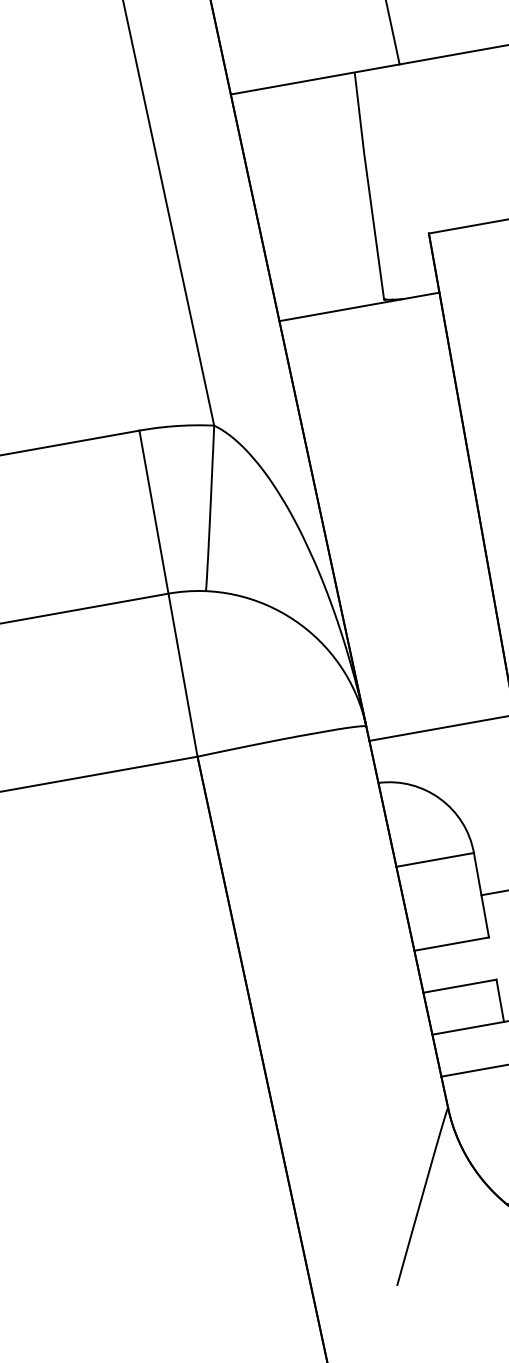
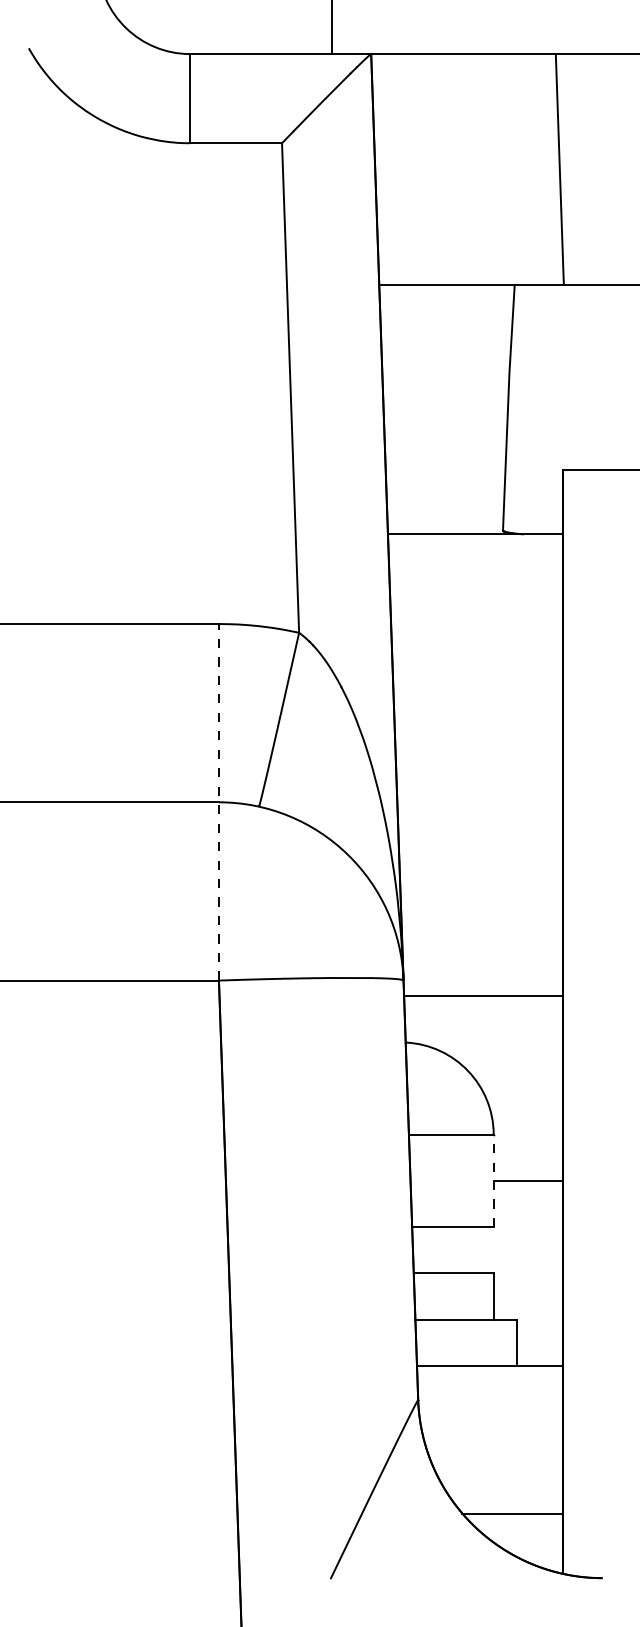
line: (167, 593) -> (218, 801), solid -> dashed
line: (481, 894) -> (493, 1180), solid -> dashed

